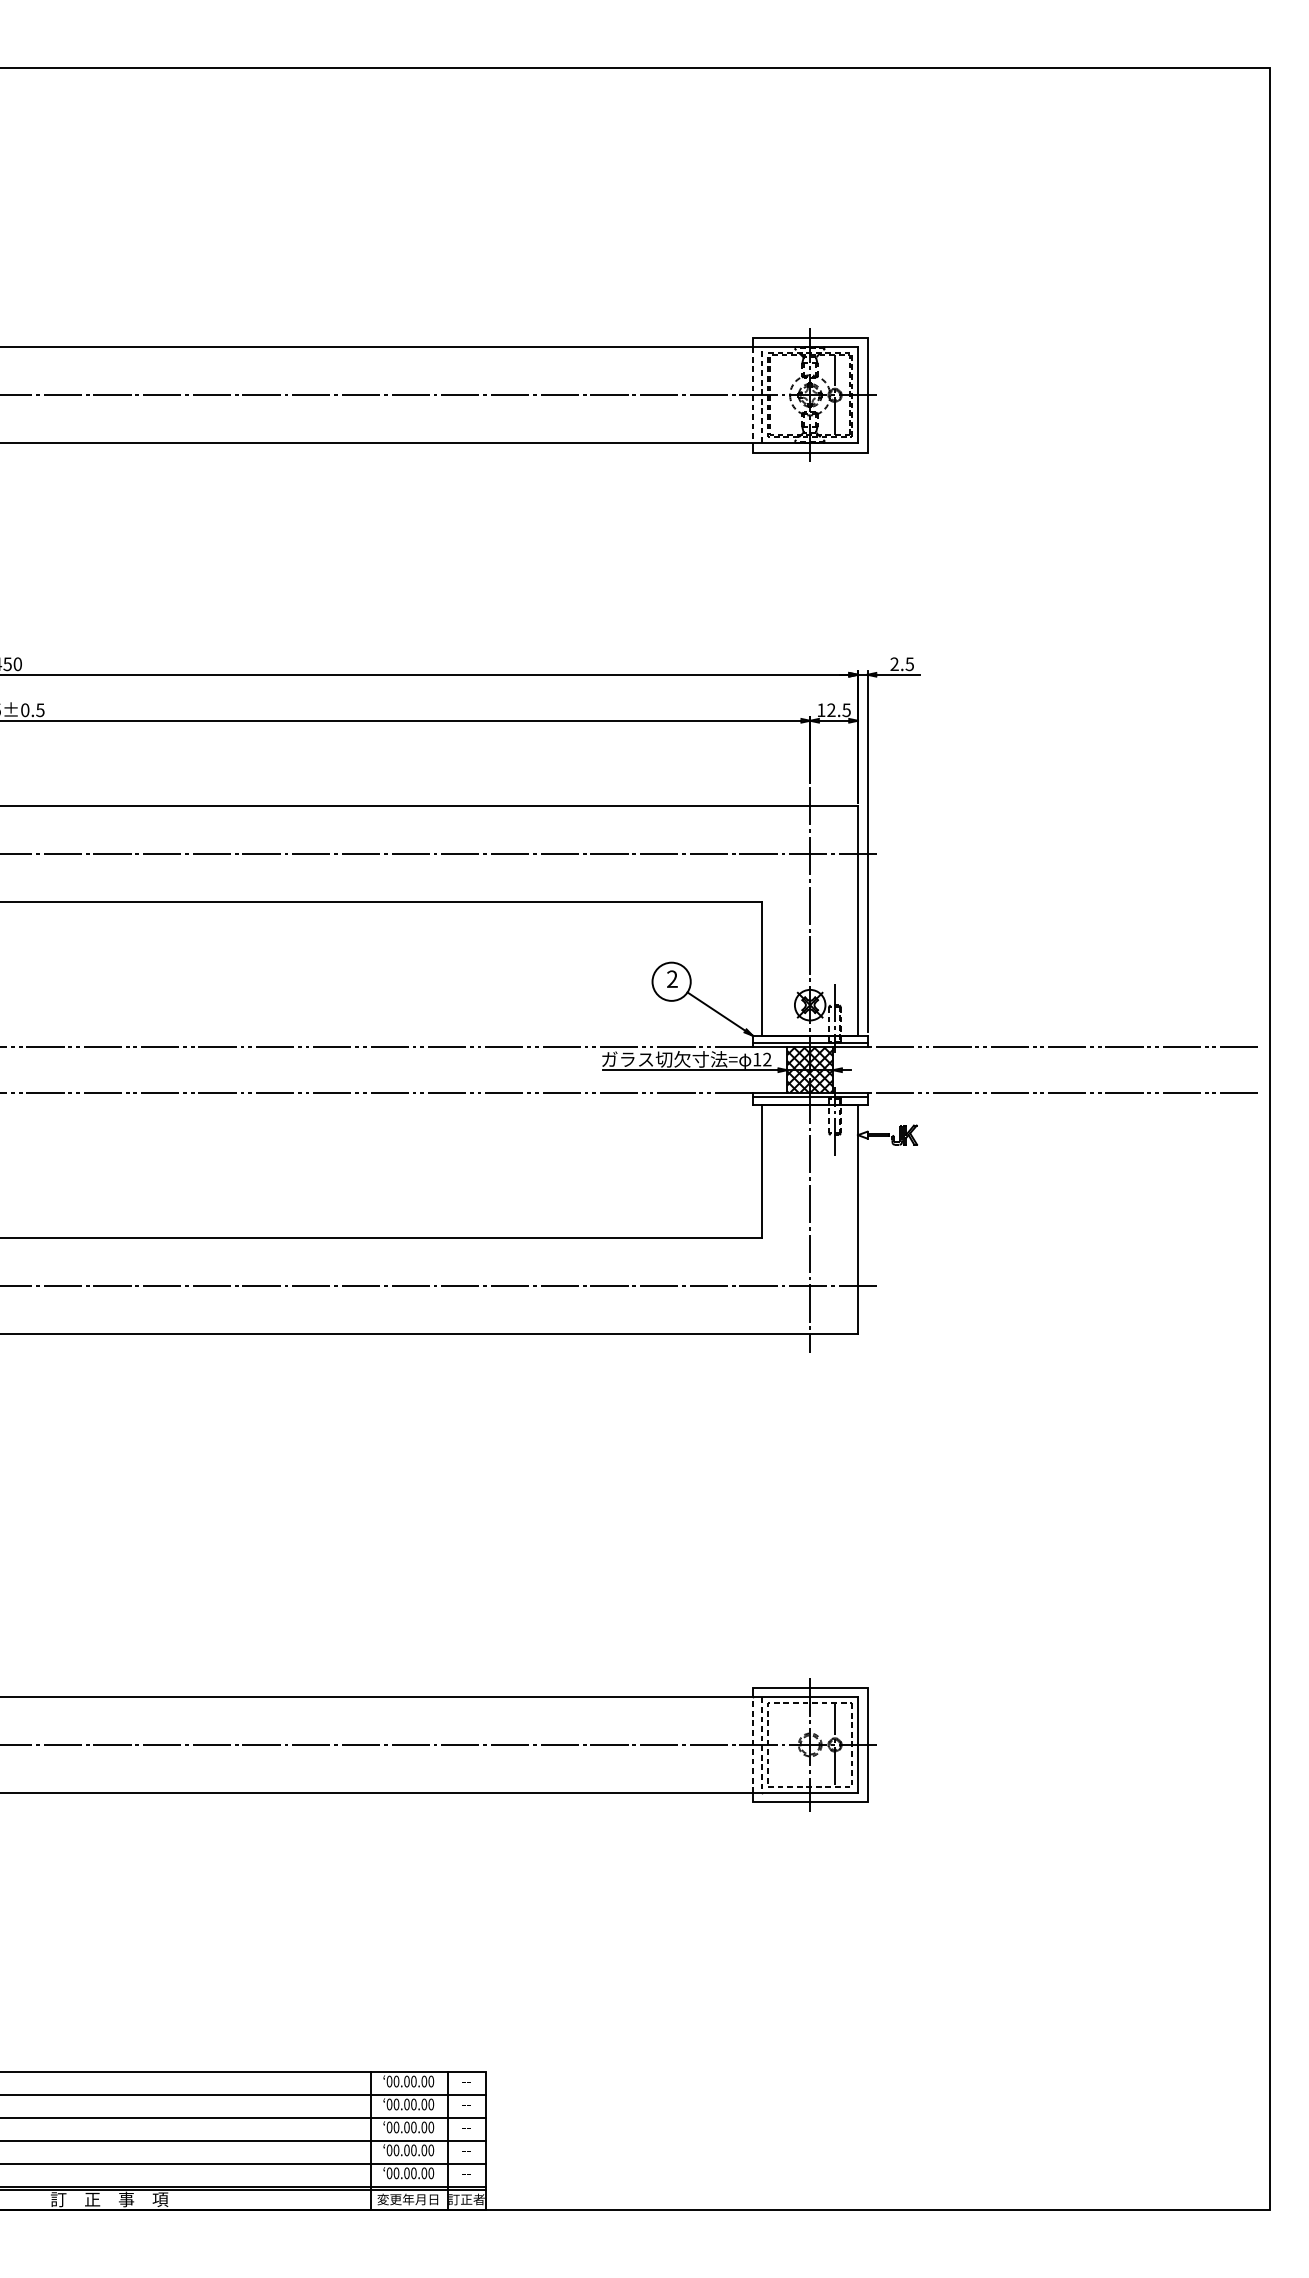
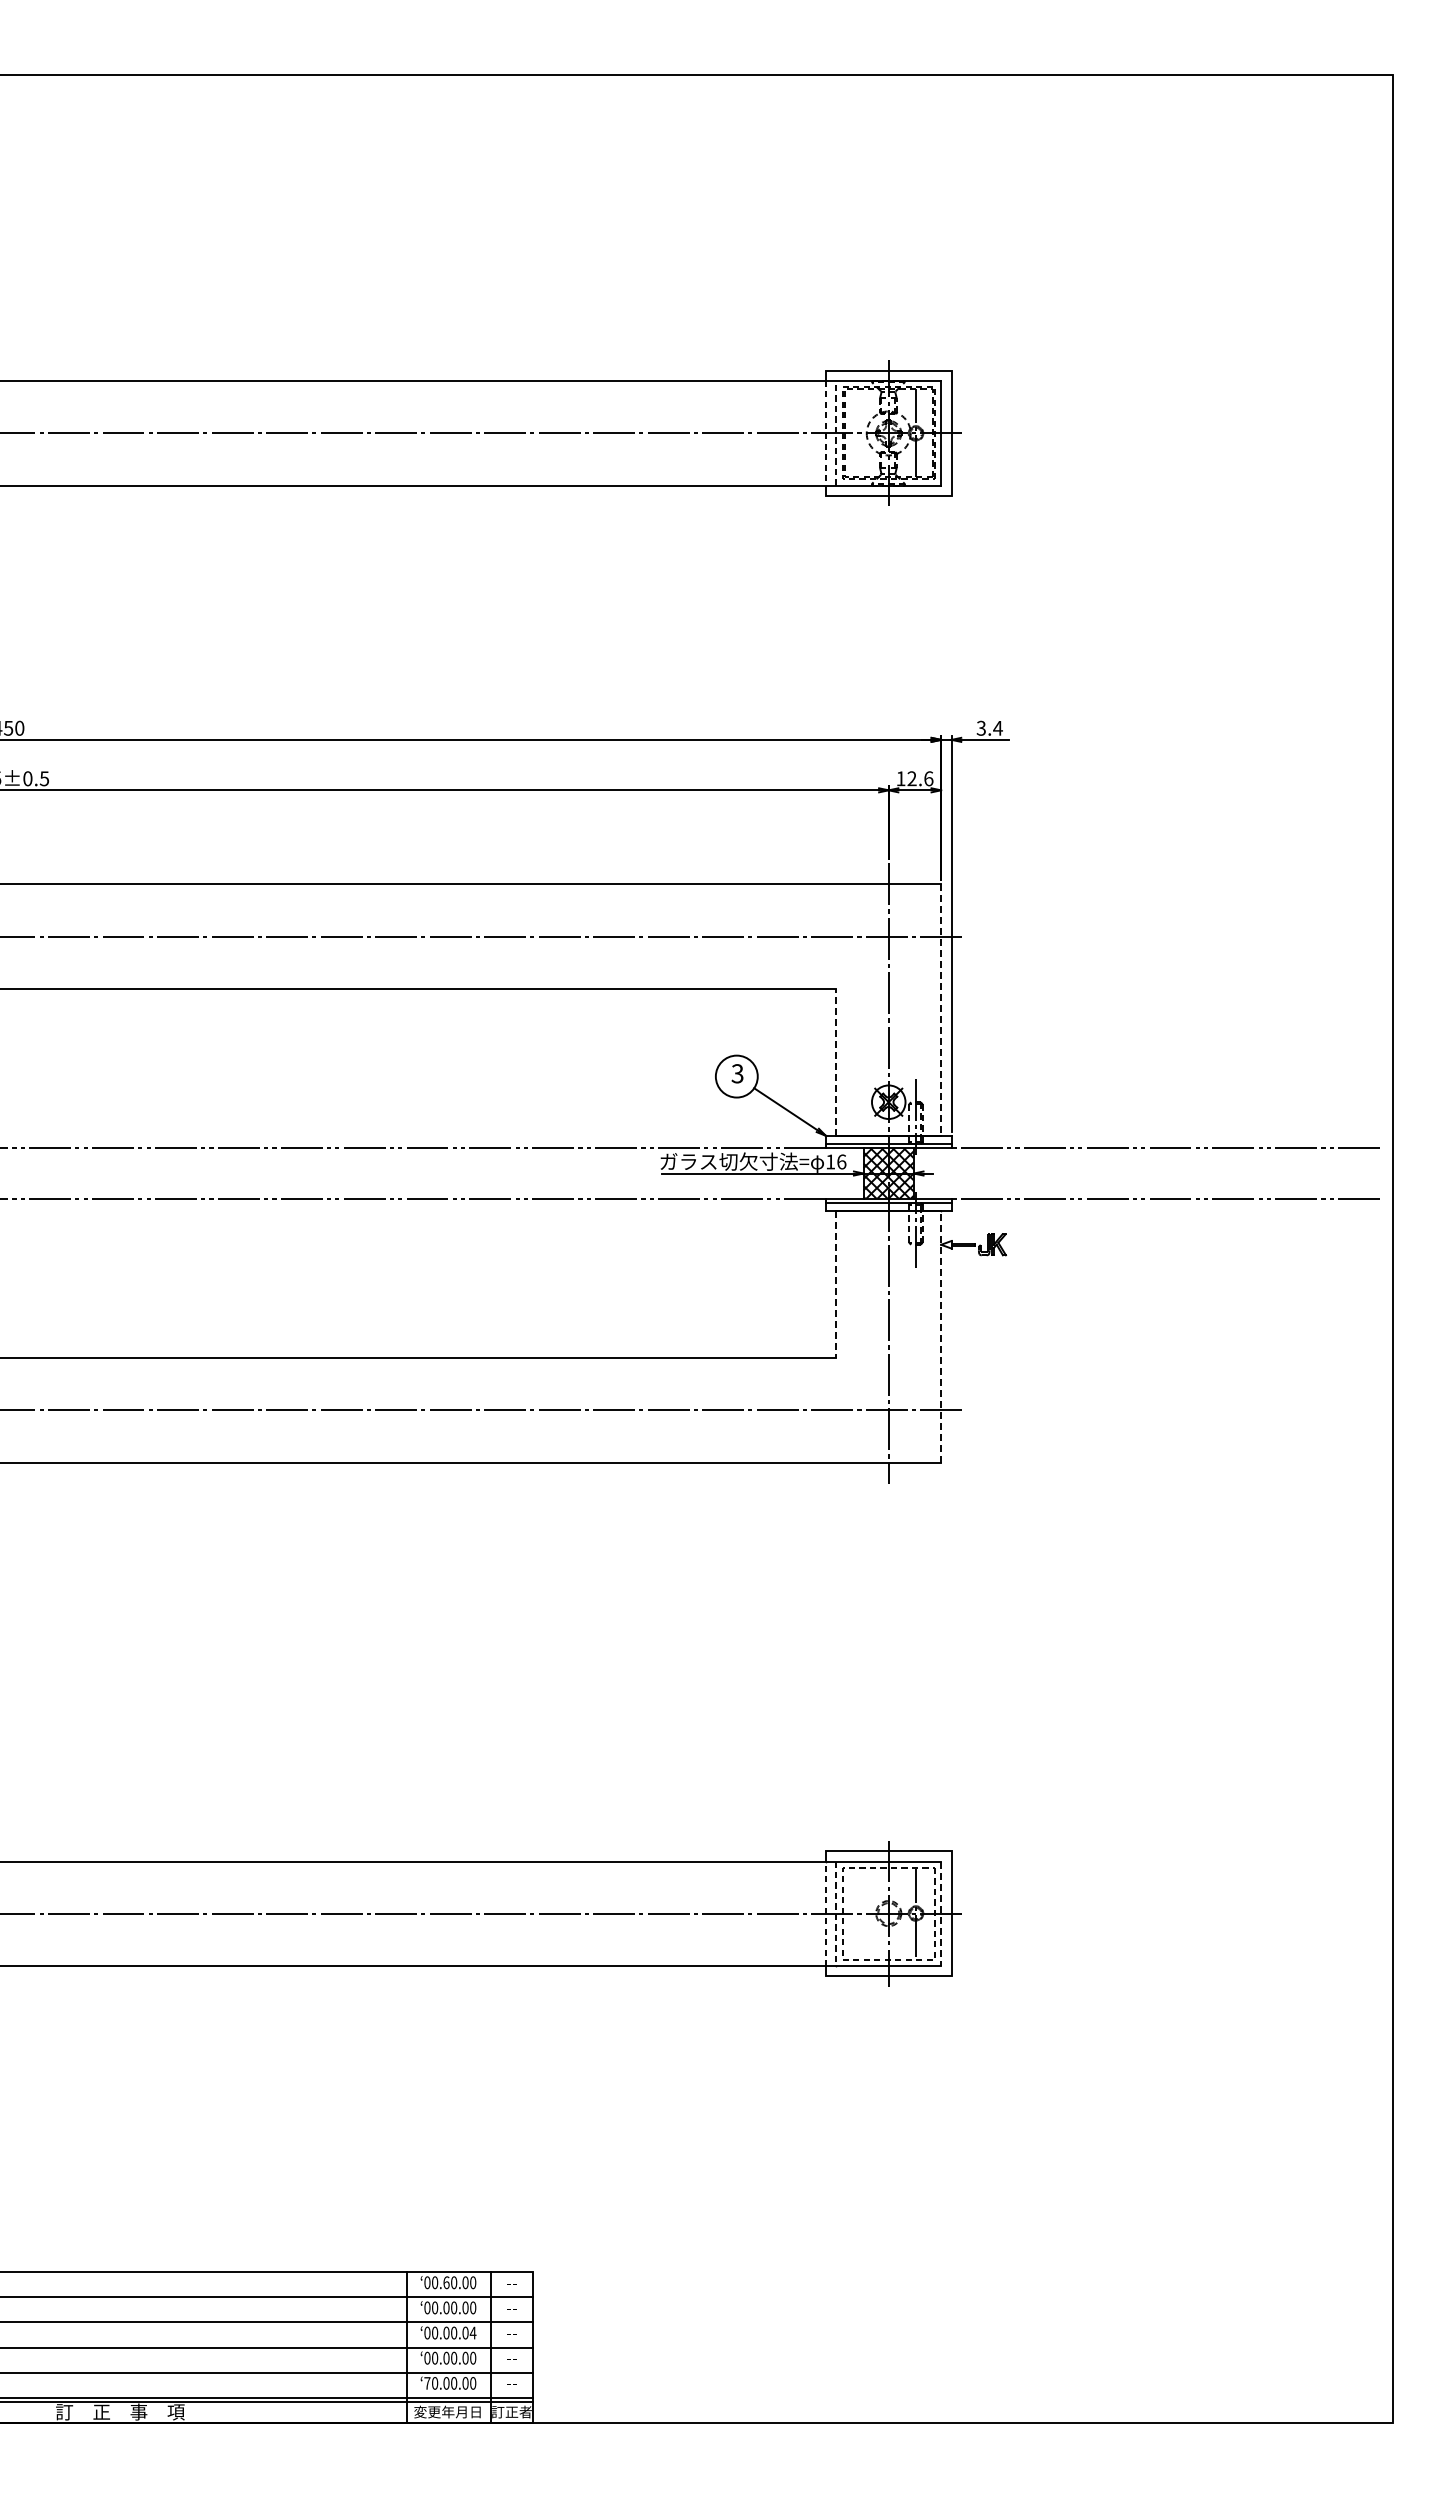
text: (902, 664) -> (989, 728), 2.5 -> 3.4
text: (846, 709) -> (928, 778), 12.5 -> 12.6
line: (858, 920) -> (941, 1009), solid -> dashed
line: (762, 968) -> (836, 1061), solid -> dashed
text: (672, 978) -> (737, 1073), 2 -> 3
text: (767, 1059) -> (841, 1161), 12 -> 16
line: (762, 1172) -> (836, 1285), solid -> dashed
line: (858, 1219) -> (941, 1337), solid -> dashed
line: (858, 1745) -> (941, 1914), solid -> dashed
text: (406, 2081) -> (446, 2282), 00.00.00 -> 00.60.00
text: (430, 2126) -> (472, 2332), 00.00.00 -> 00.00.04
text: (389, 2173) -> (427, 2383), 00.00.00 -> 70.00.00

